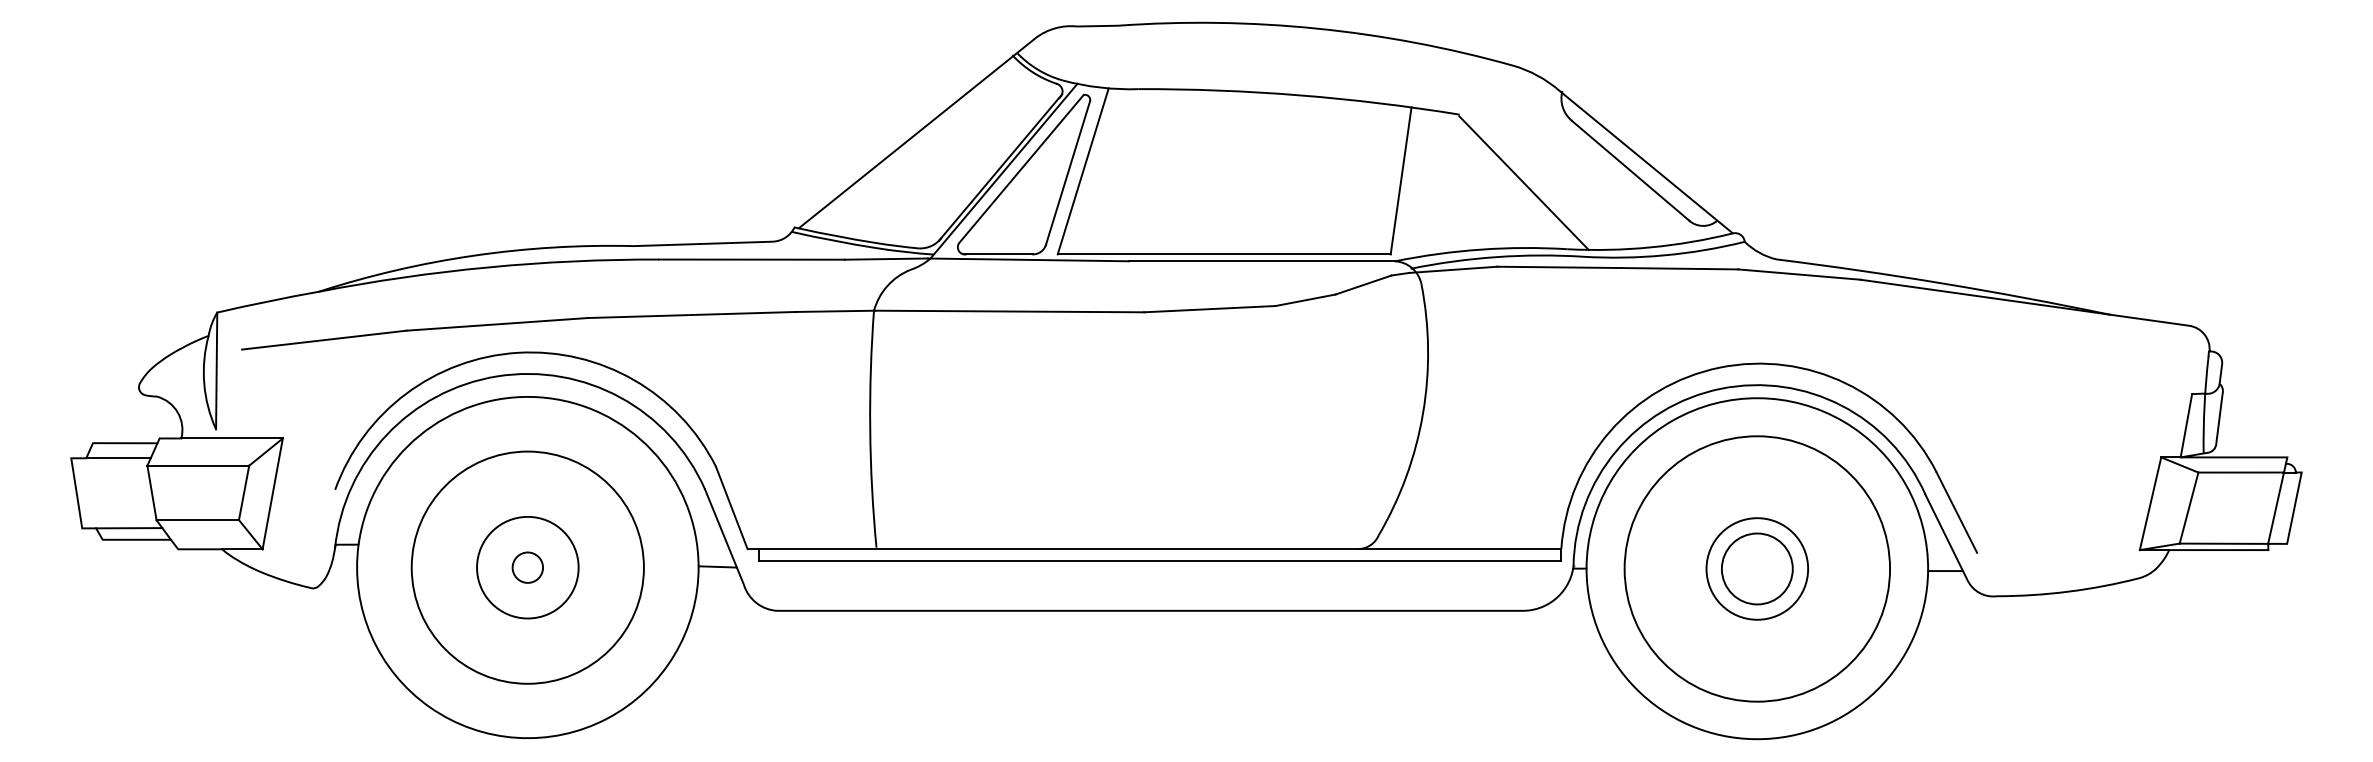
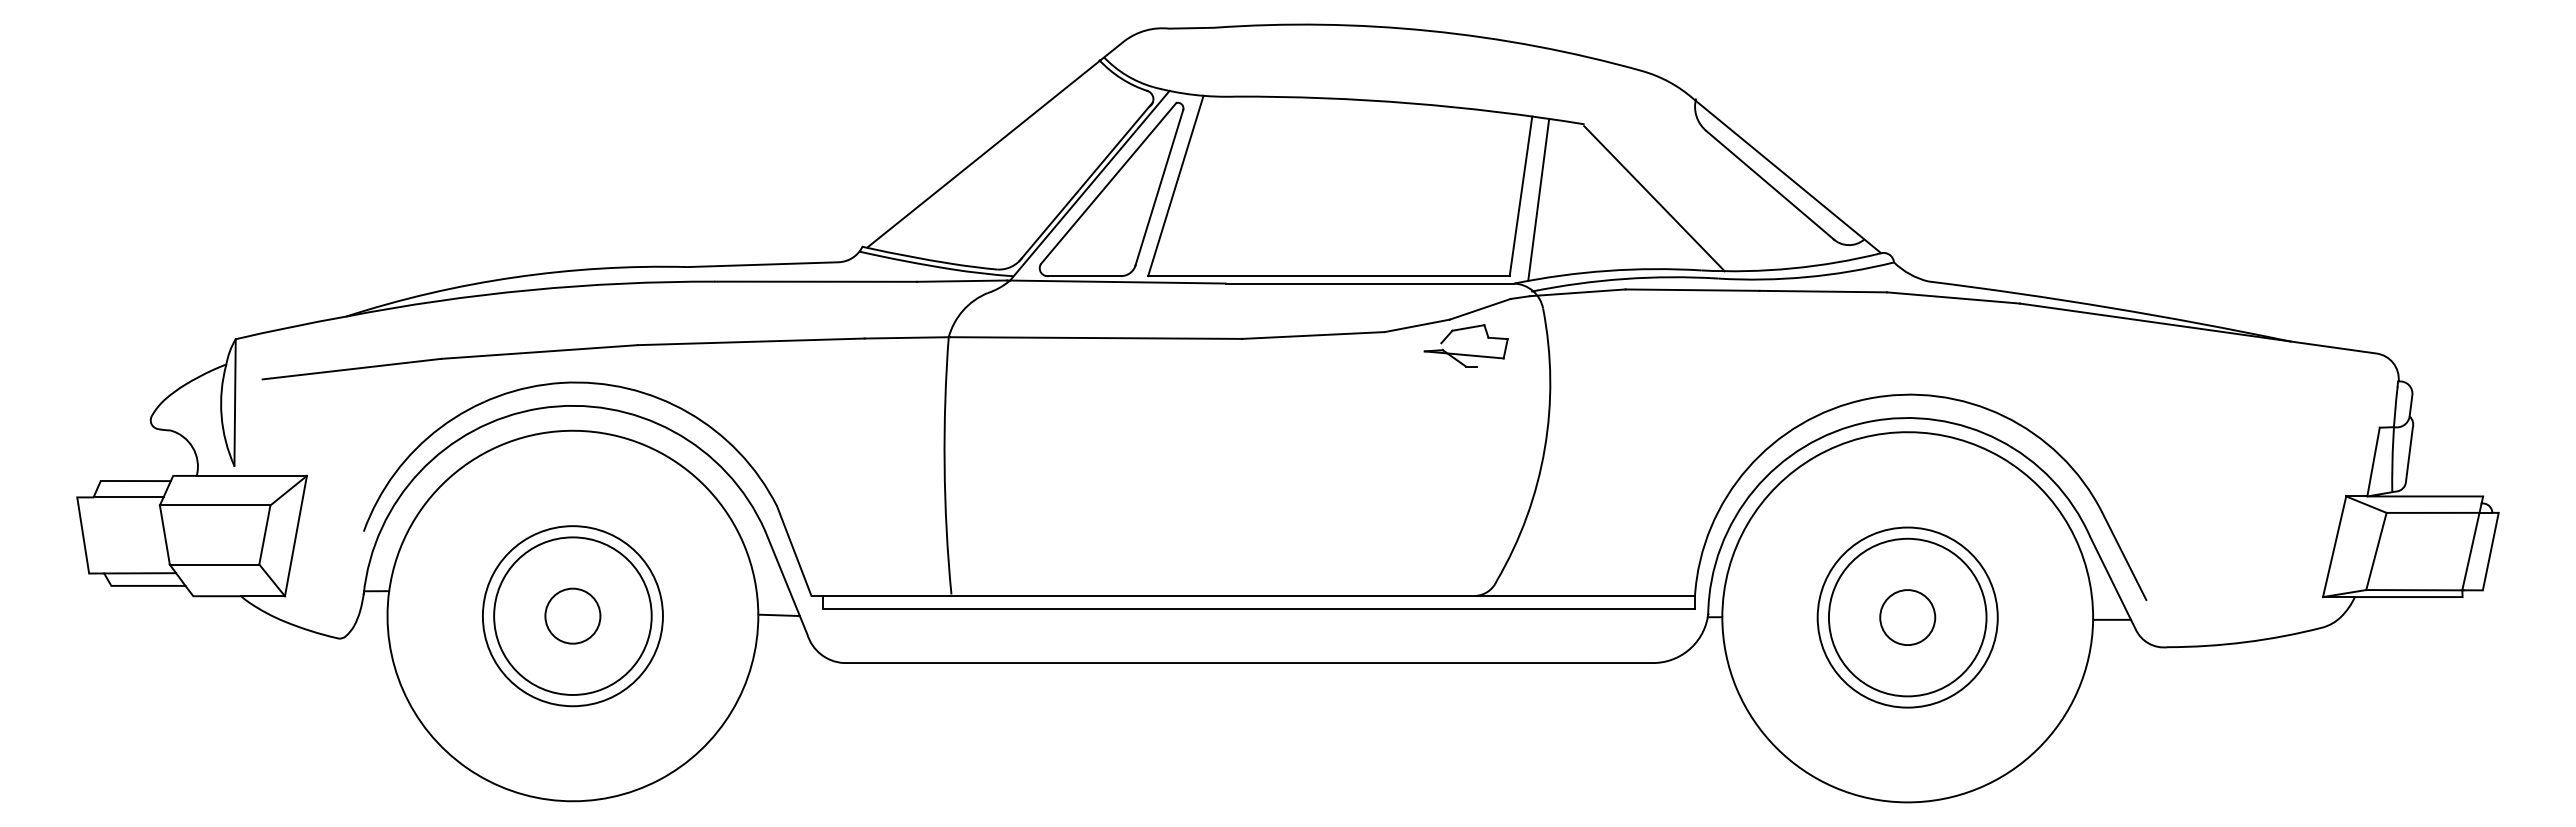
line: (1417, 183) -> (1538, 199), added
part: (1347, 325) -> (1462, 353), added
circle: (527, 567) -> (572, 615), size x1.43
circle: (527, 567) -> (572, 615), size x1.67
circle: (527, 567) -> (572, 616), size x0.71
circle: (1757, 568) -> (1907, 617), size x0.62
circle: (1757, 568) -> (1907, 617), size x0.71
circle: (1757, 568) -> (1907, 617), size x1.43

